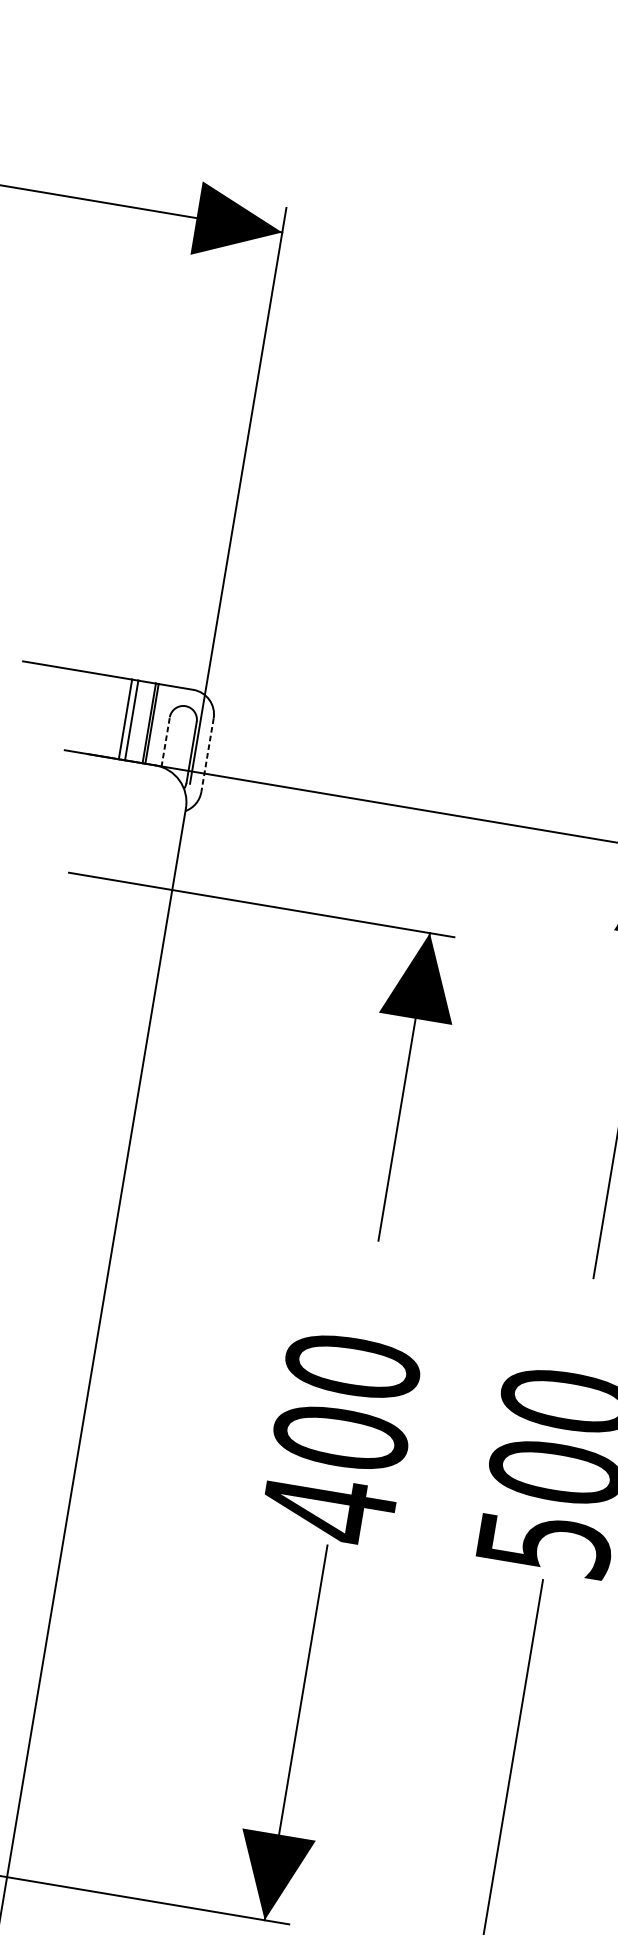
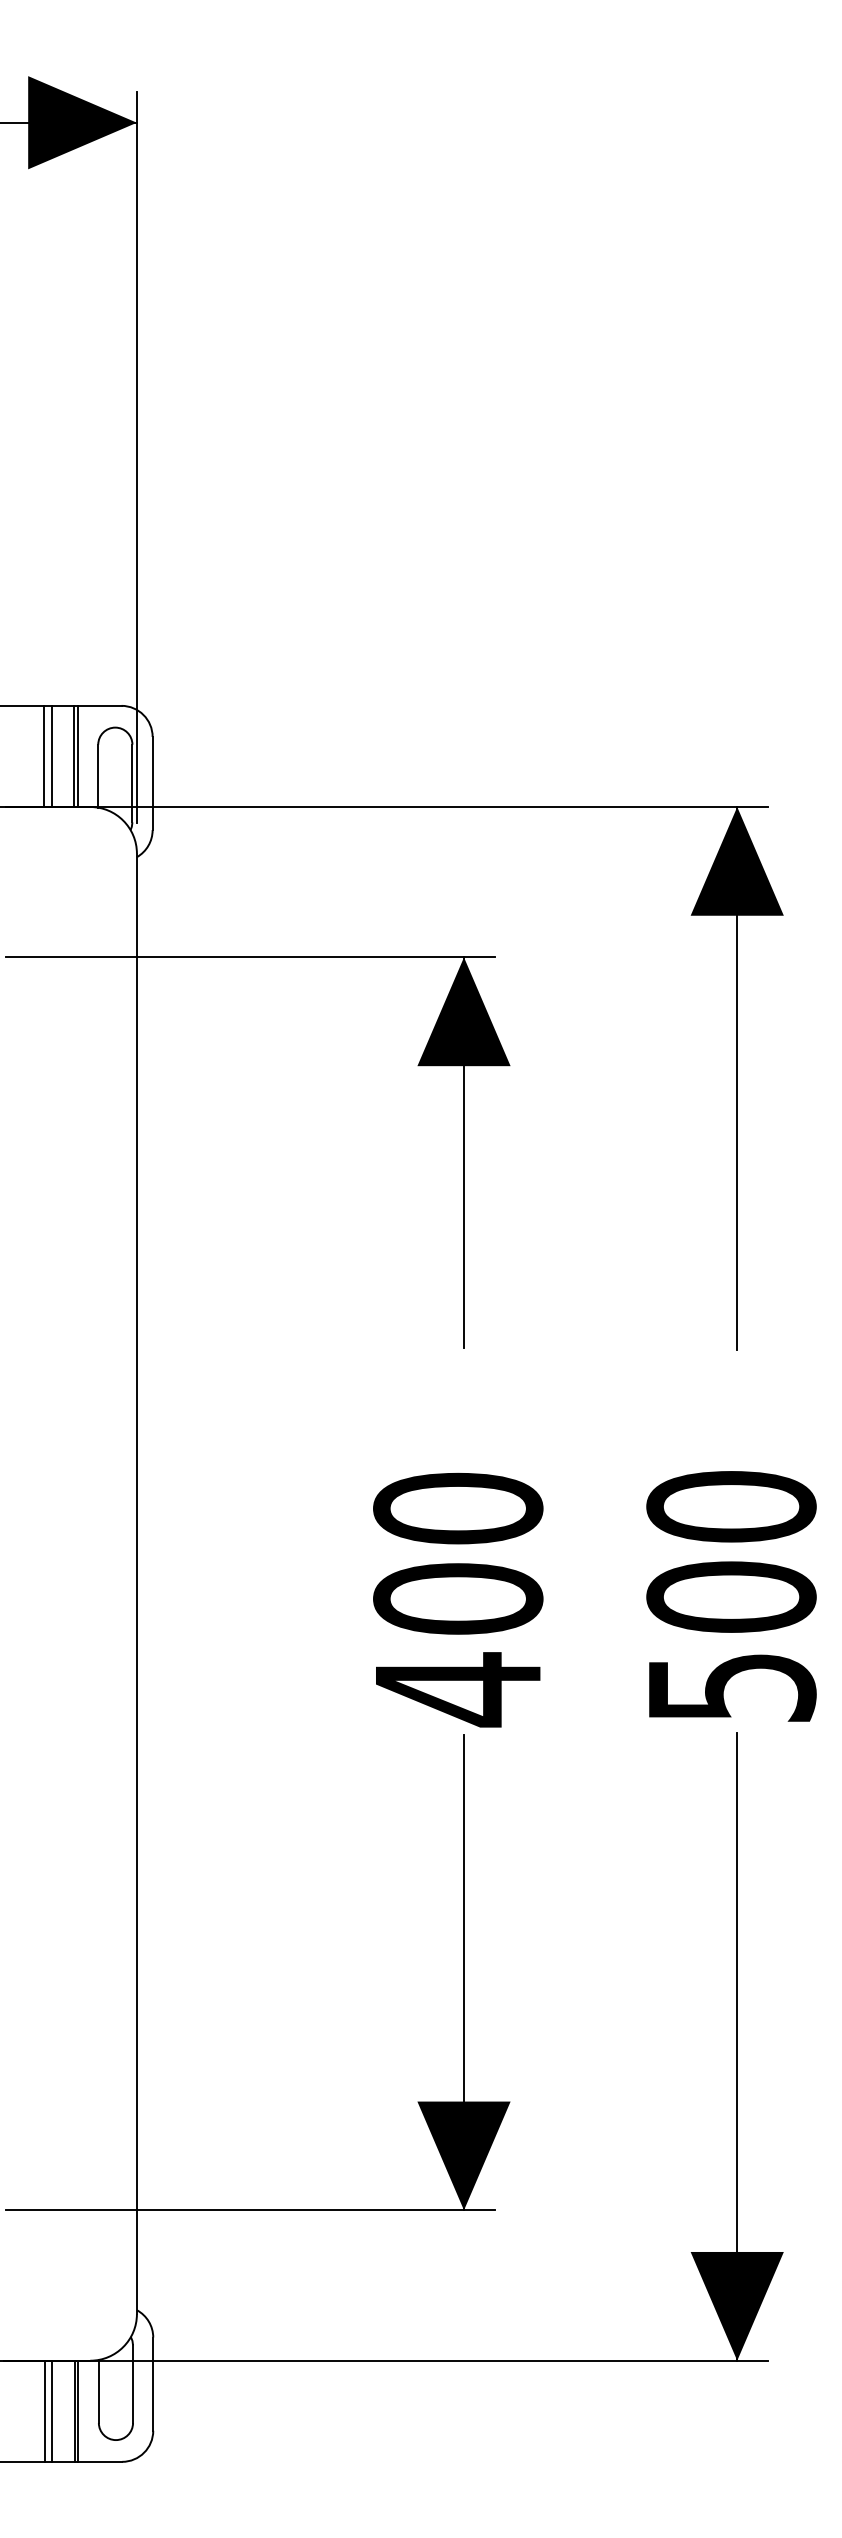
line: (165, 741) -> (98, 775), dashed -> solid
line: (207, 755) -> (152, 783), dashed -> solid

